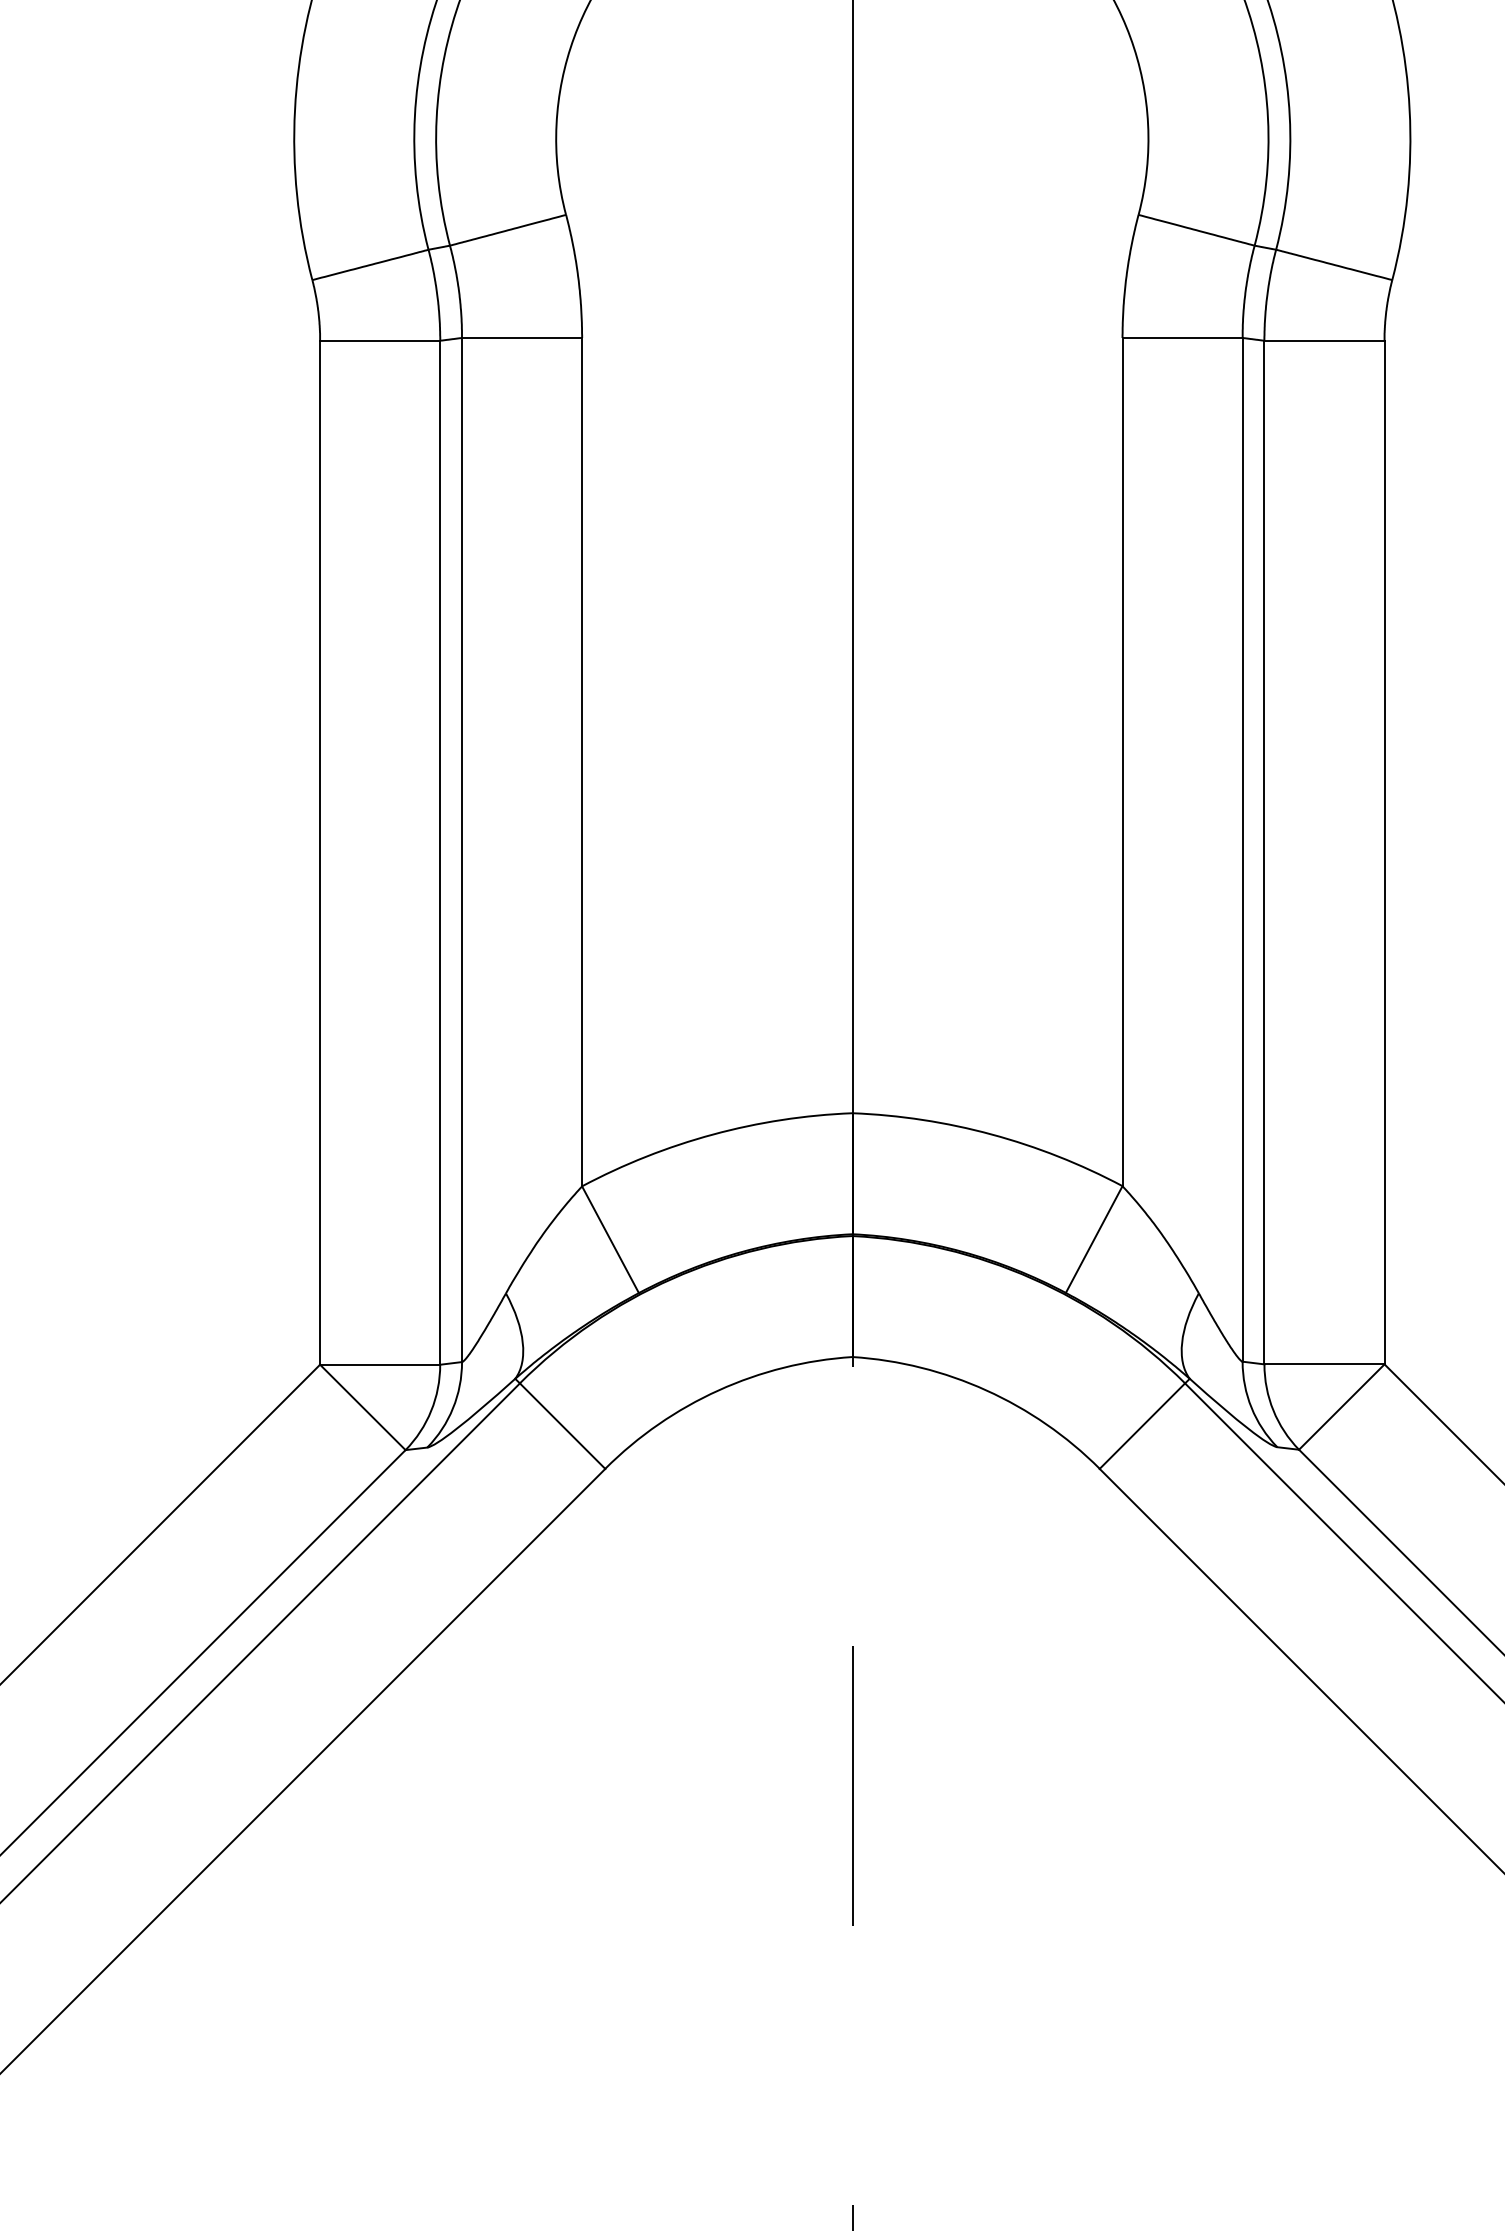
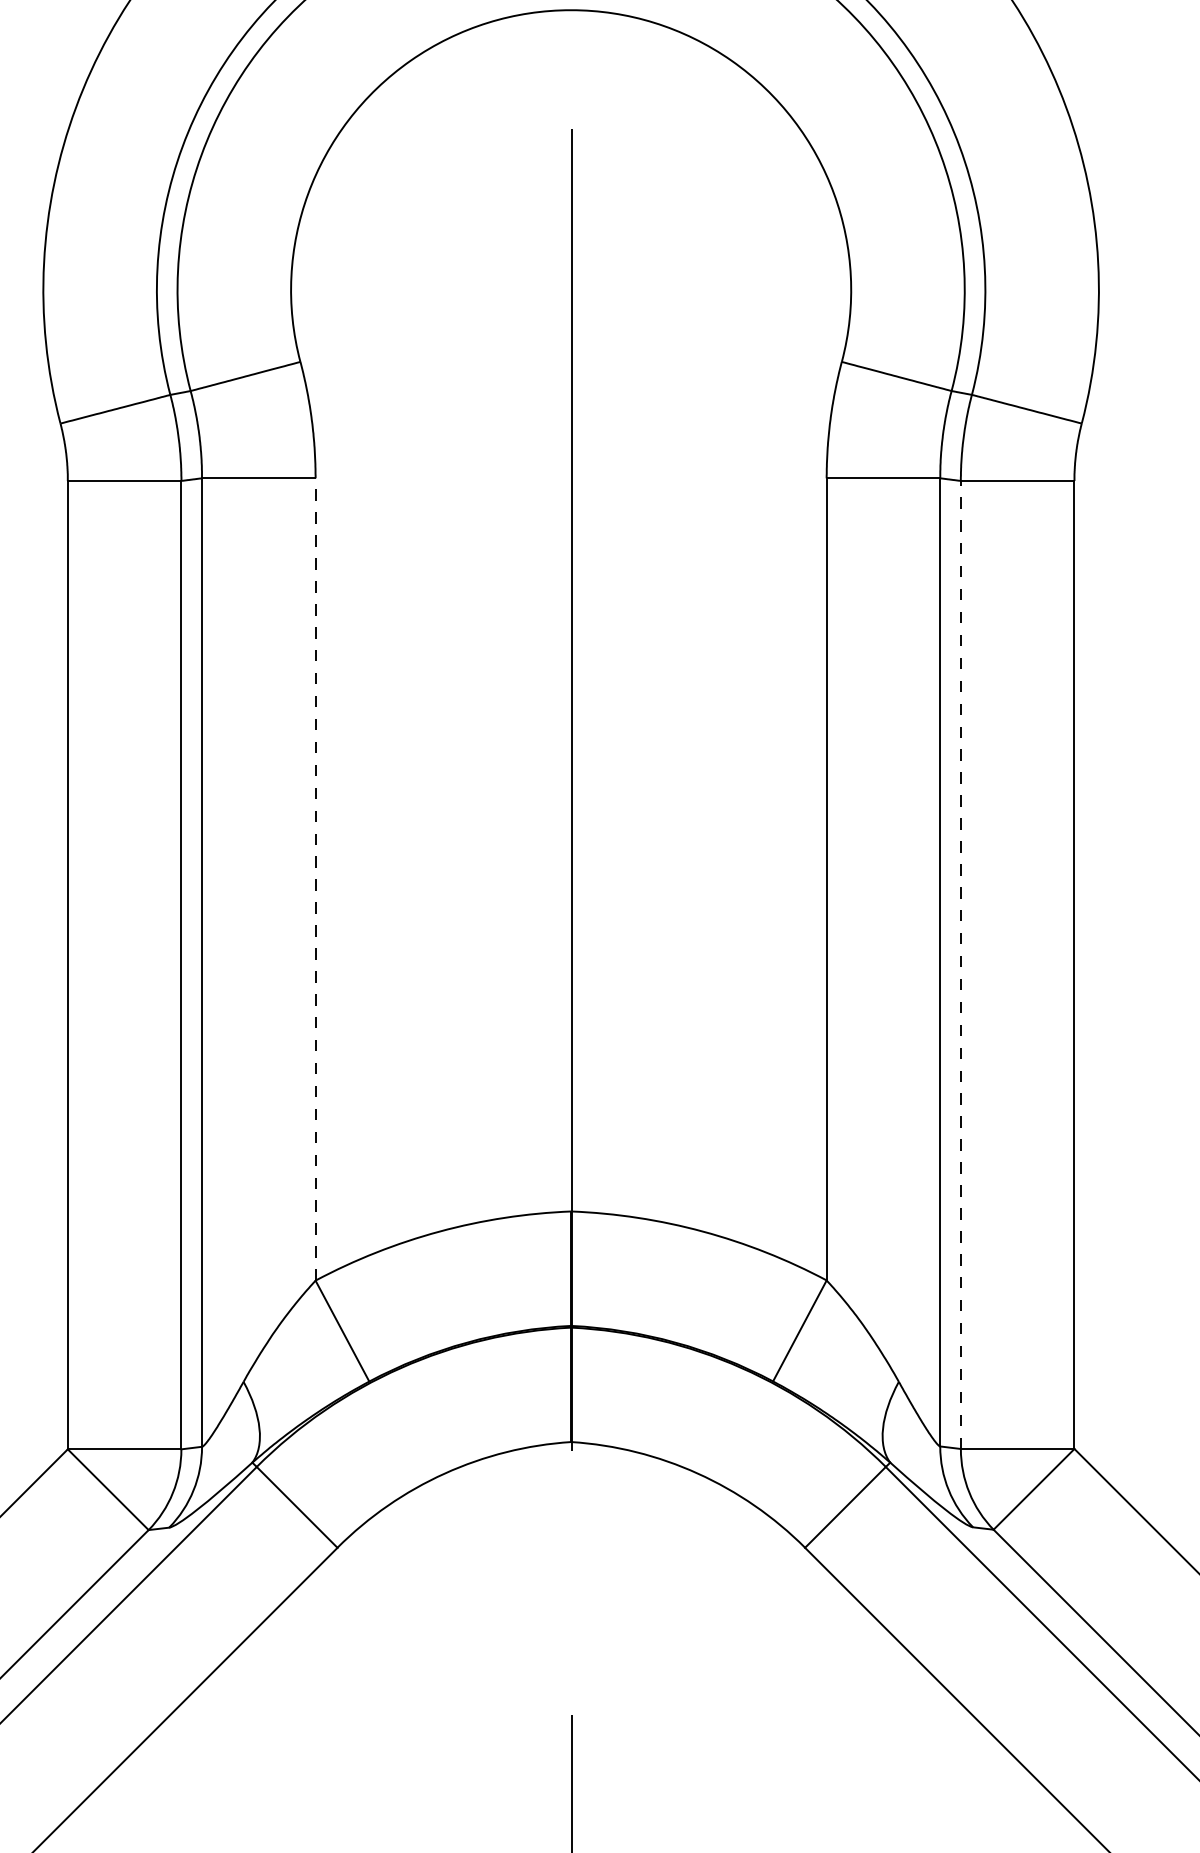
line: (582, 761) -> (315, 878), solid -> dashed
line: (1264, 852) -> (960, 964), solid -> dashed

